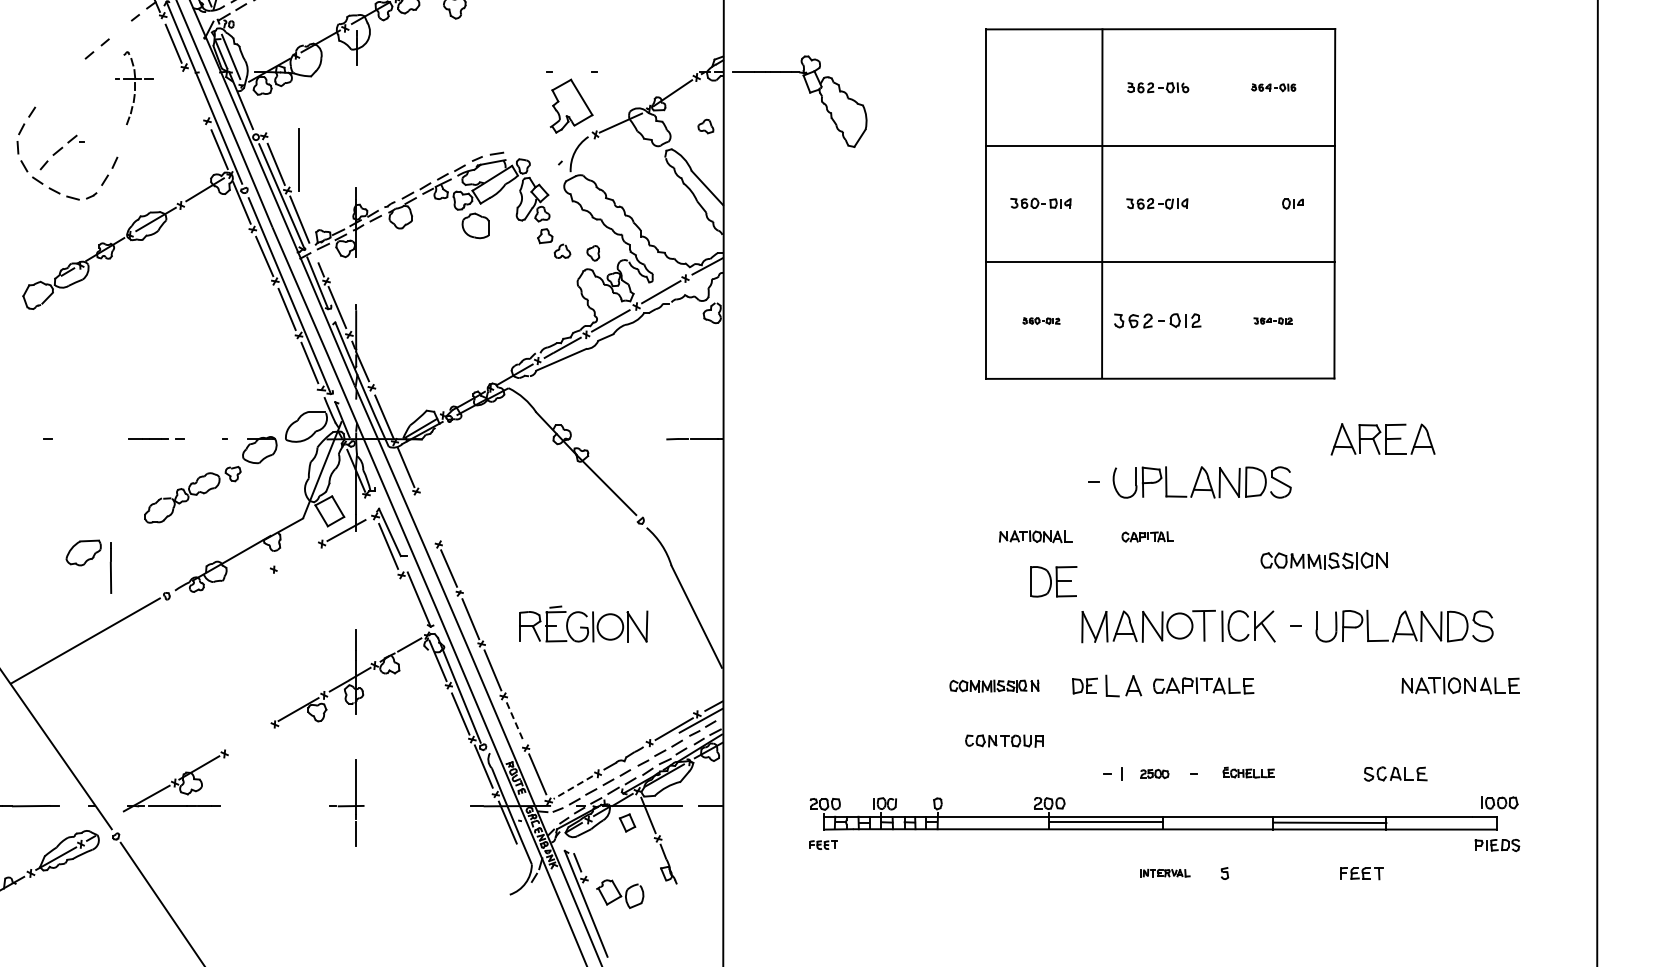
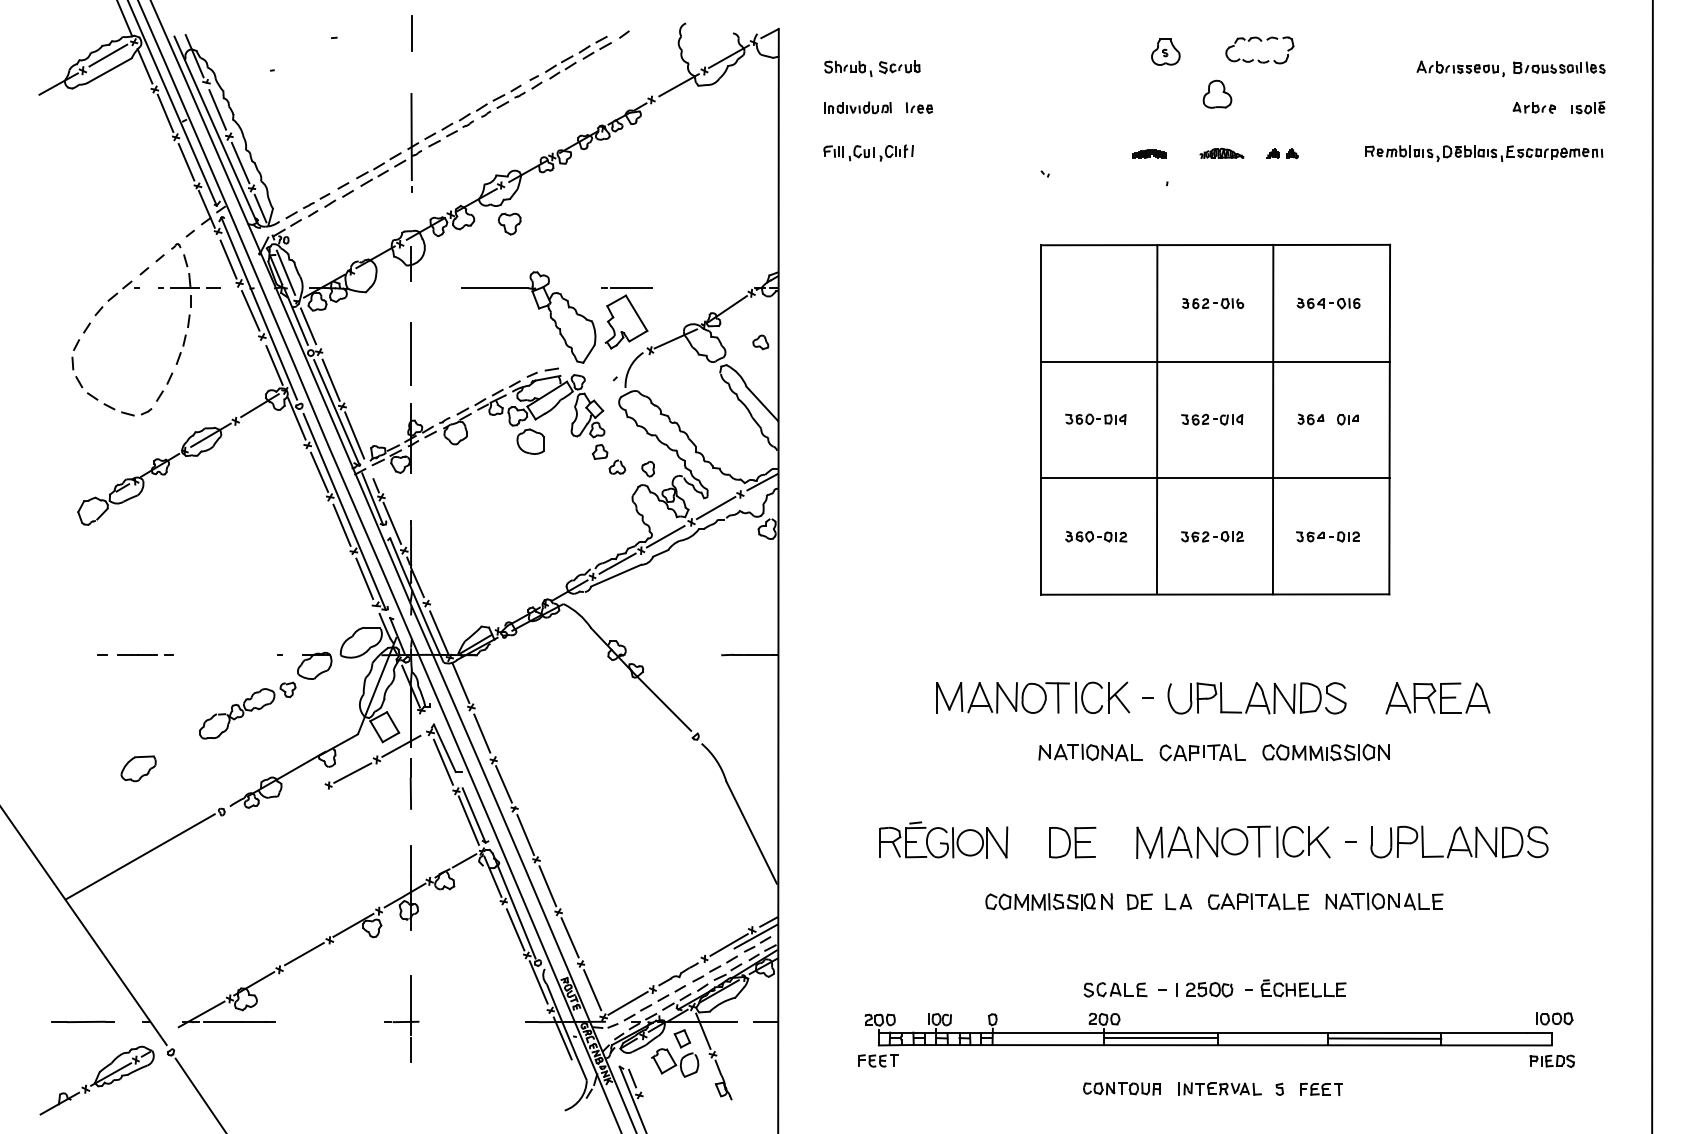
line: (572, 72) -> (627, 288), added
part: (134, 87) -> (189, 303), size x1.67
part: (1273, 87) -> (1328, 303), size x1.43
part: (809, 93) -> (538, 309), moved
line: (195, 94) -> (250, 310), added
line: (253, 110) -> (308, 326), added
part: (61, 152) -> (116, 298), moved
line: (297, 159) -> (410, 353), moved
line: (1217, 203) -> (1272, 419), added
part: (1255, 203) -> (1310, 419), added
part: (1041, 320) -> (1096, 536), size x1.67
part: (1157, 320) -> (1212, 536), size x0.71
part: (1272, 320) -> (1327, 536), size x1.67
line: (156, 438) -> (145, 654), moved
part: (1382, 439) -> (1437, 698), moved
part: (978, 481) -> (1033, 697), added
line: (427, 517) -> (482, 733), added
part: (1035, 536) -> (1090, 752), size x1.43
part: (1147, 536) -> (1202, 752), size x1.67
line: (297, 556) -> (352, 772), added
part: (1323, 560) -> (1325, 752), moved
line: (110, 567) -> (410, 783), moved
part: (1053, 581) -> (1072, 842), moved
line: (413, 604) -> (468, 820), added
part: (583, 623) -> (943, 839), moved
part: (994, 685) -> (1049, 901), size x1.43
part: (1123, 685) -> (1178, 901), size x0.71
part: (1460, 685) -> (1384, 901), moved
line: (515, 722) -> (570, 938), dashed -> solid
line: (249, 738) -> (304, 954), added
part: (1003, 740) -> (1121, 1088), moved
part: (1248, 772) -> (1303, 988), size x1.67
part: (1154, 773) -> (1209, 989), size x1.67
part: (1395, 773) -> (1115, 989), moved
line: (573, 787) -> (628, 1003), dashed -> solid
part: (823, 844) -> (878, 1060), size x1.43
part: (1164, 872) -> (1219, 1088), size x1.67
part: (1361, 873) -> (1321, 1089), moved
part: (620, 893) -> (675, 1062), moved

